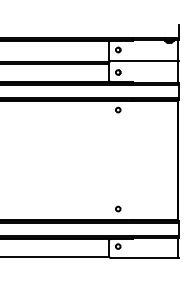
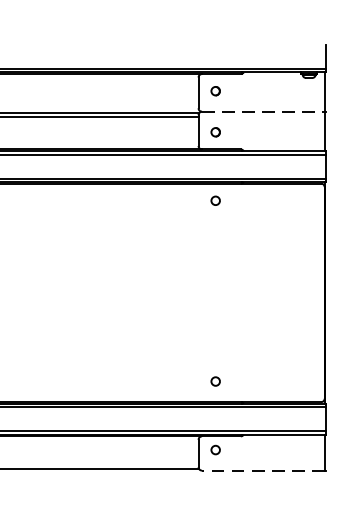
line: (144, 61) -> (263, 112), solid -> dashed
line: (144, 257) -> (263, 469), solid -> dashed

